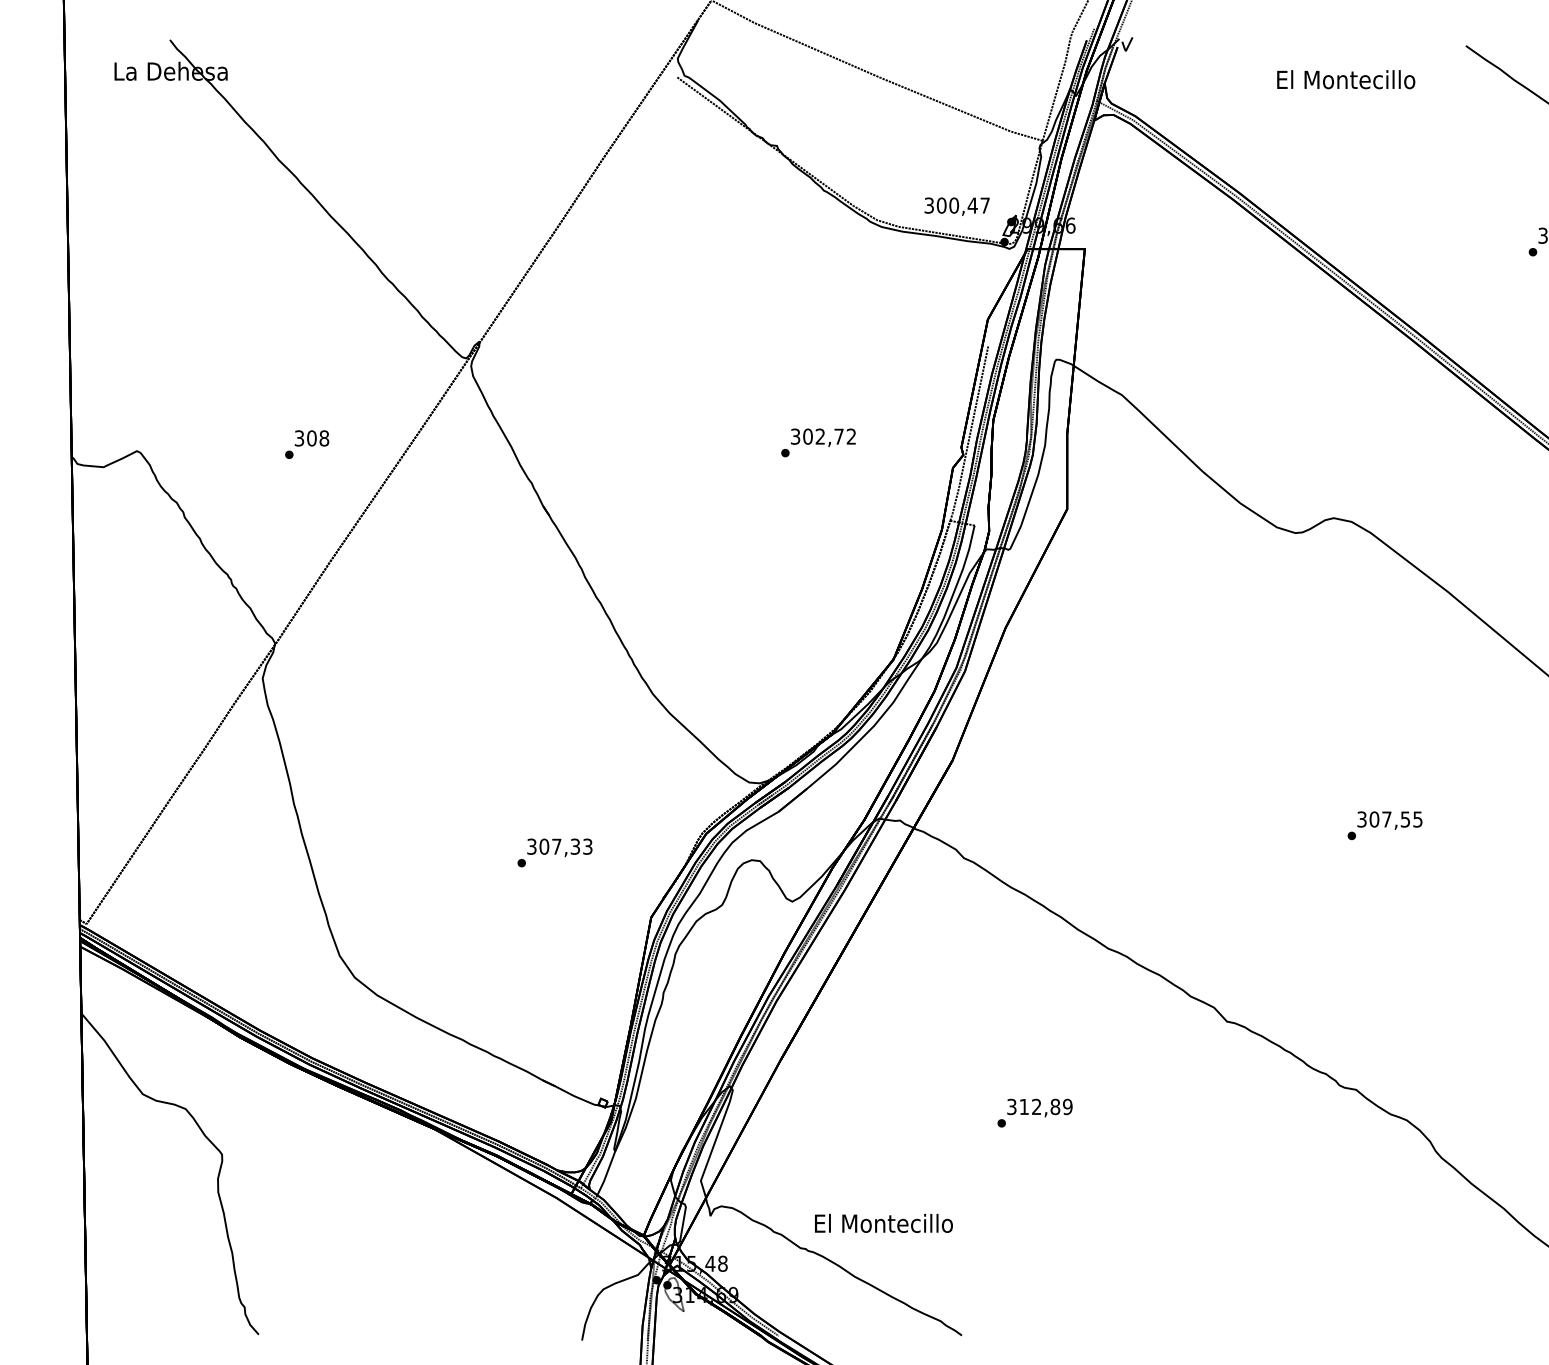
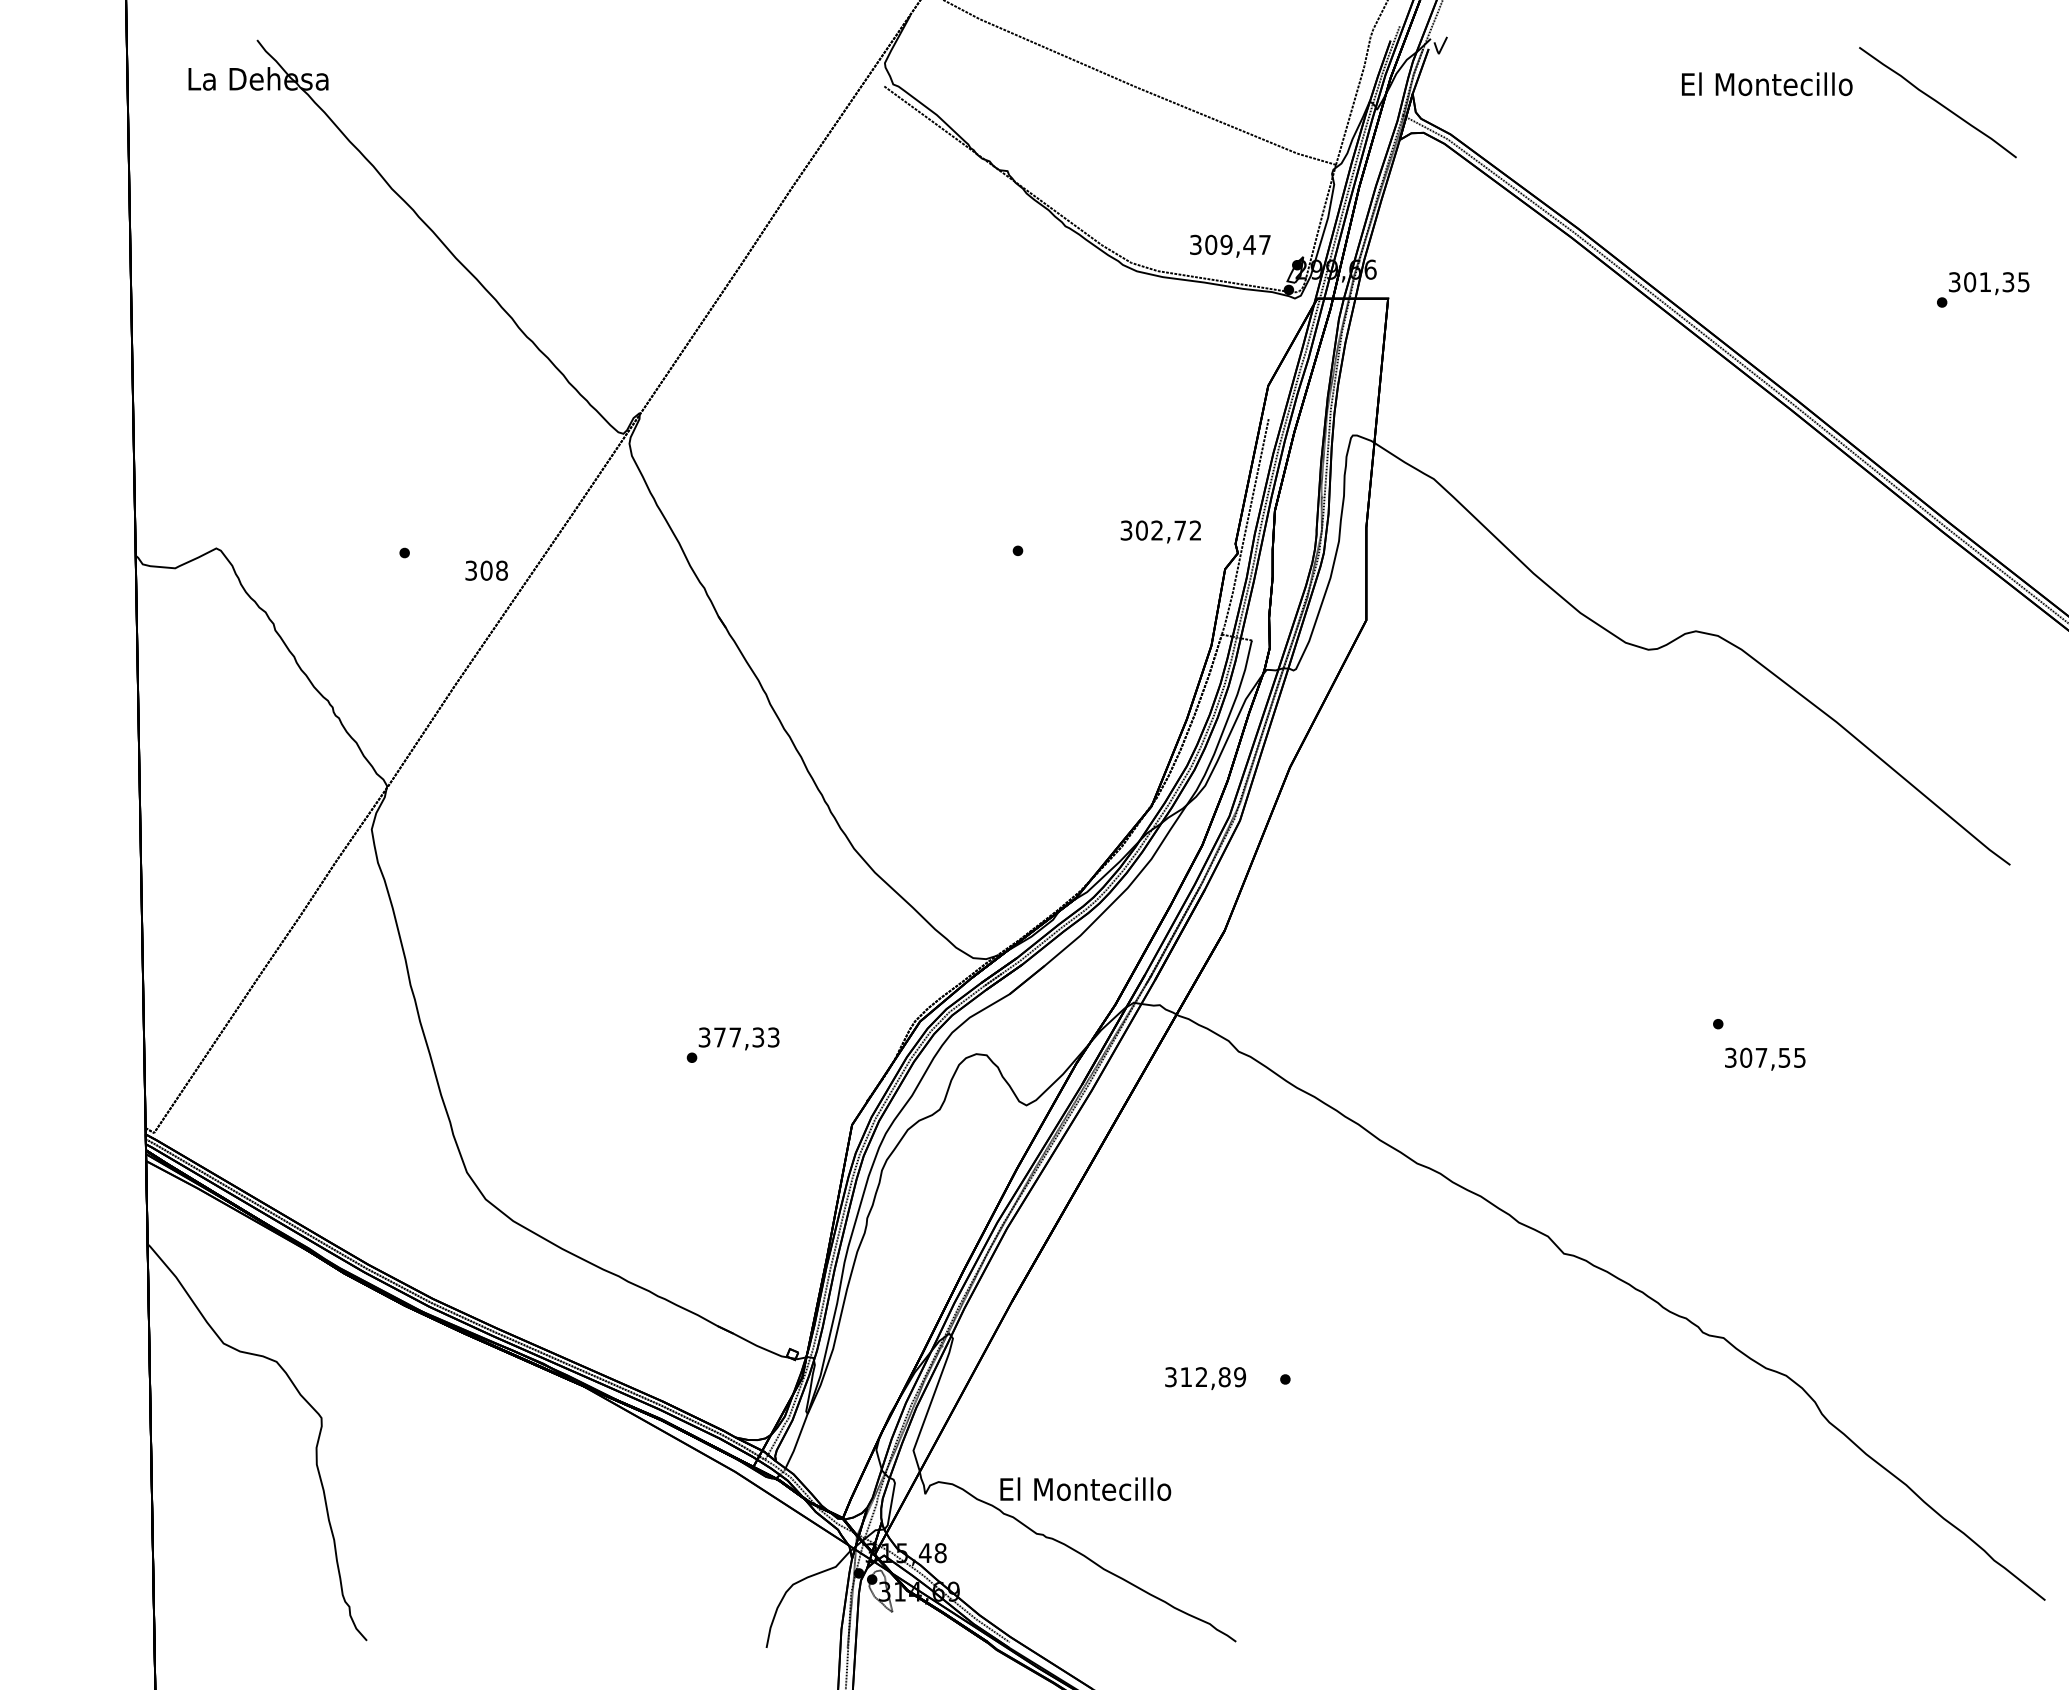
text: (1346, 79) -> (1767, 84), moved
text: (954, 205) -> (1226, 244), 300,47 -> 309,47
text: (823, 437) -> (1160, 531), moved
text: (311, 438) -> (486, 570), moved
text: (1390, 820) -> (1765, 1058), moved
text: (544, 846) -> (720, 1037), 307,33 -> 377,33
text: (1039, 1108) -> (1205, 1378), moved
text: (883, 1222) -> (1085, 1488), moved

